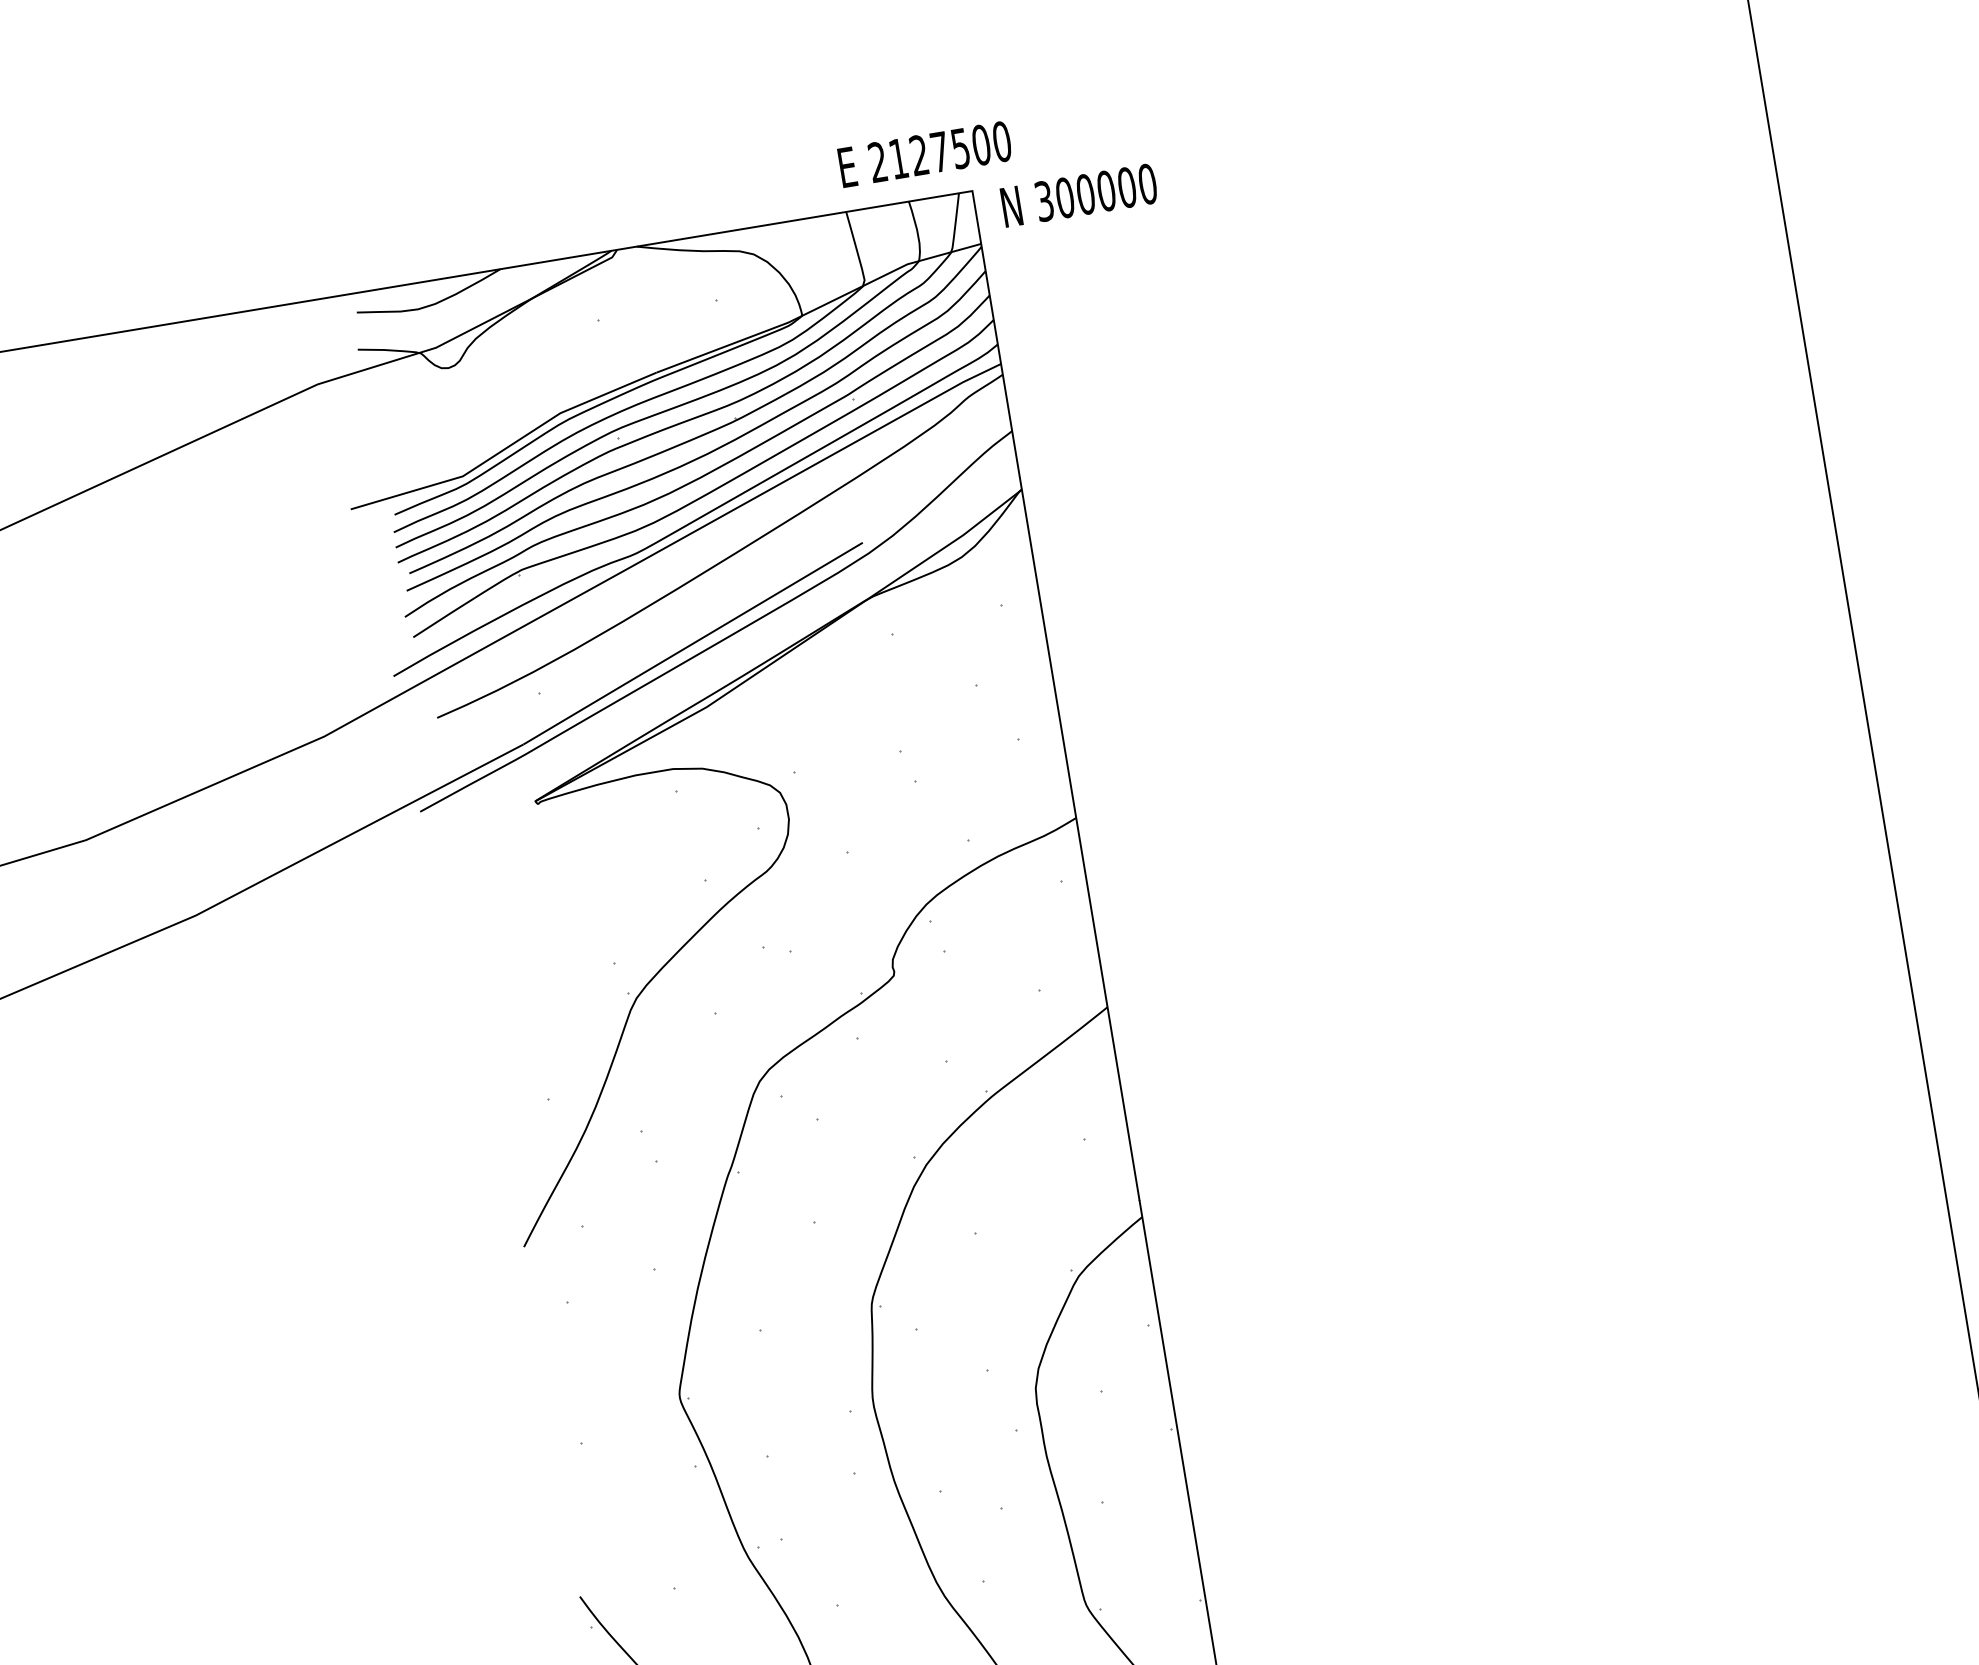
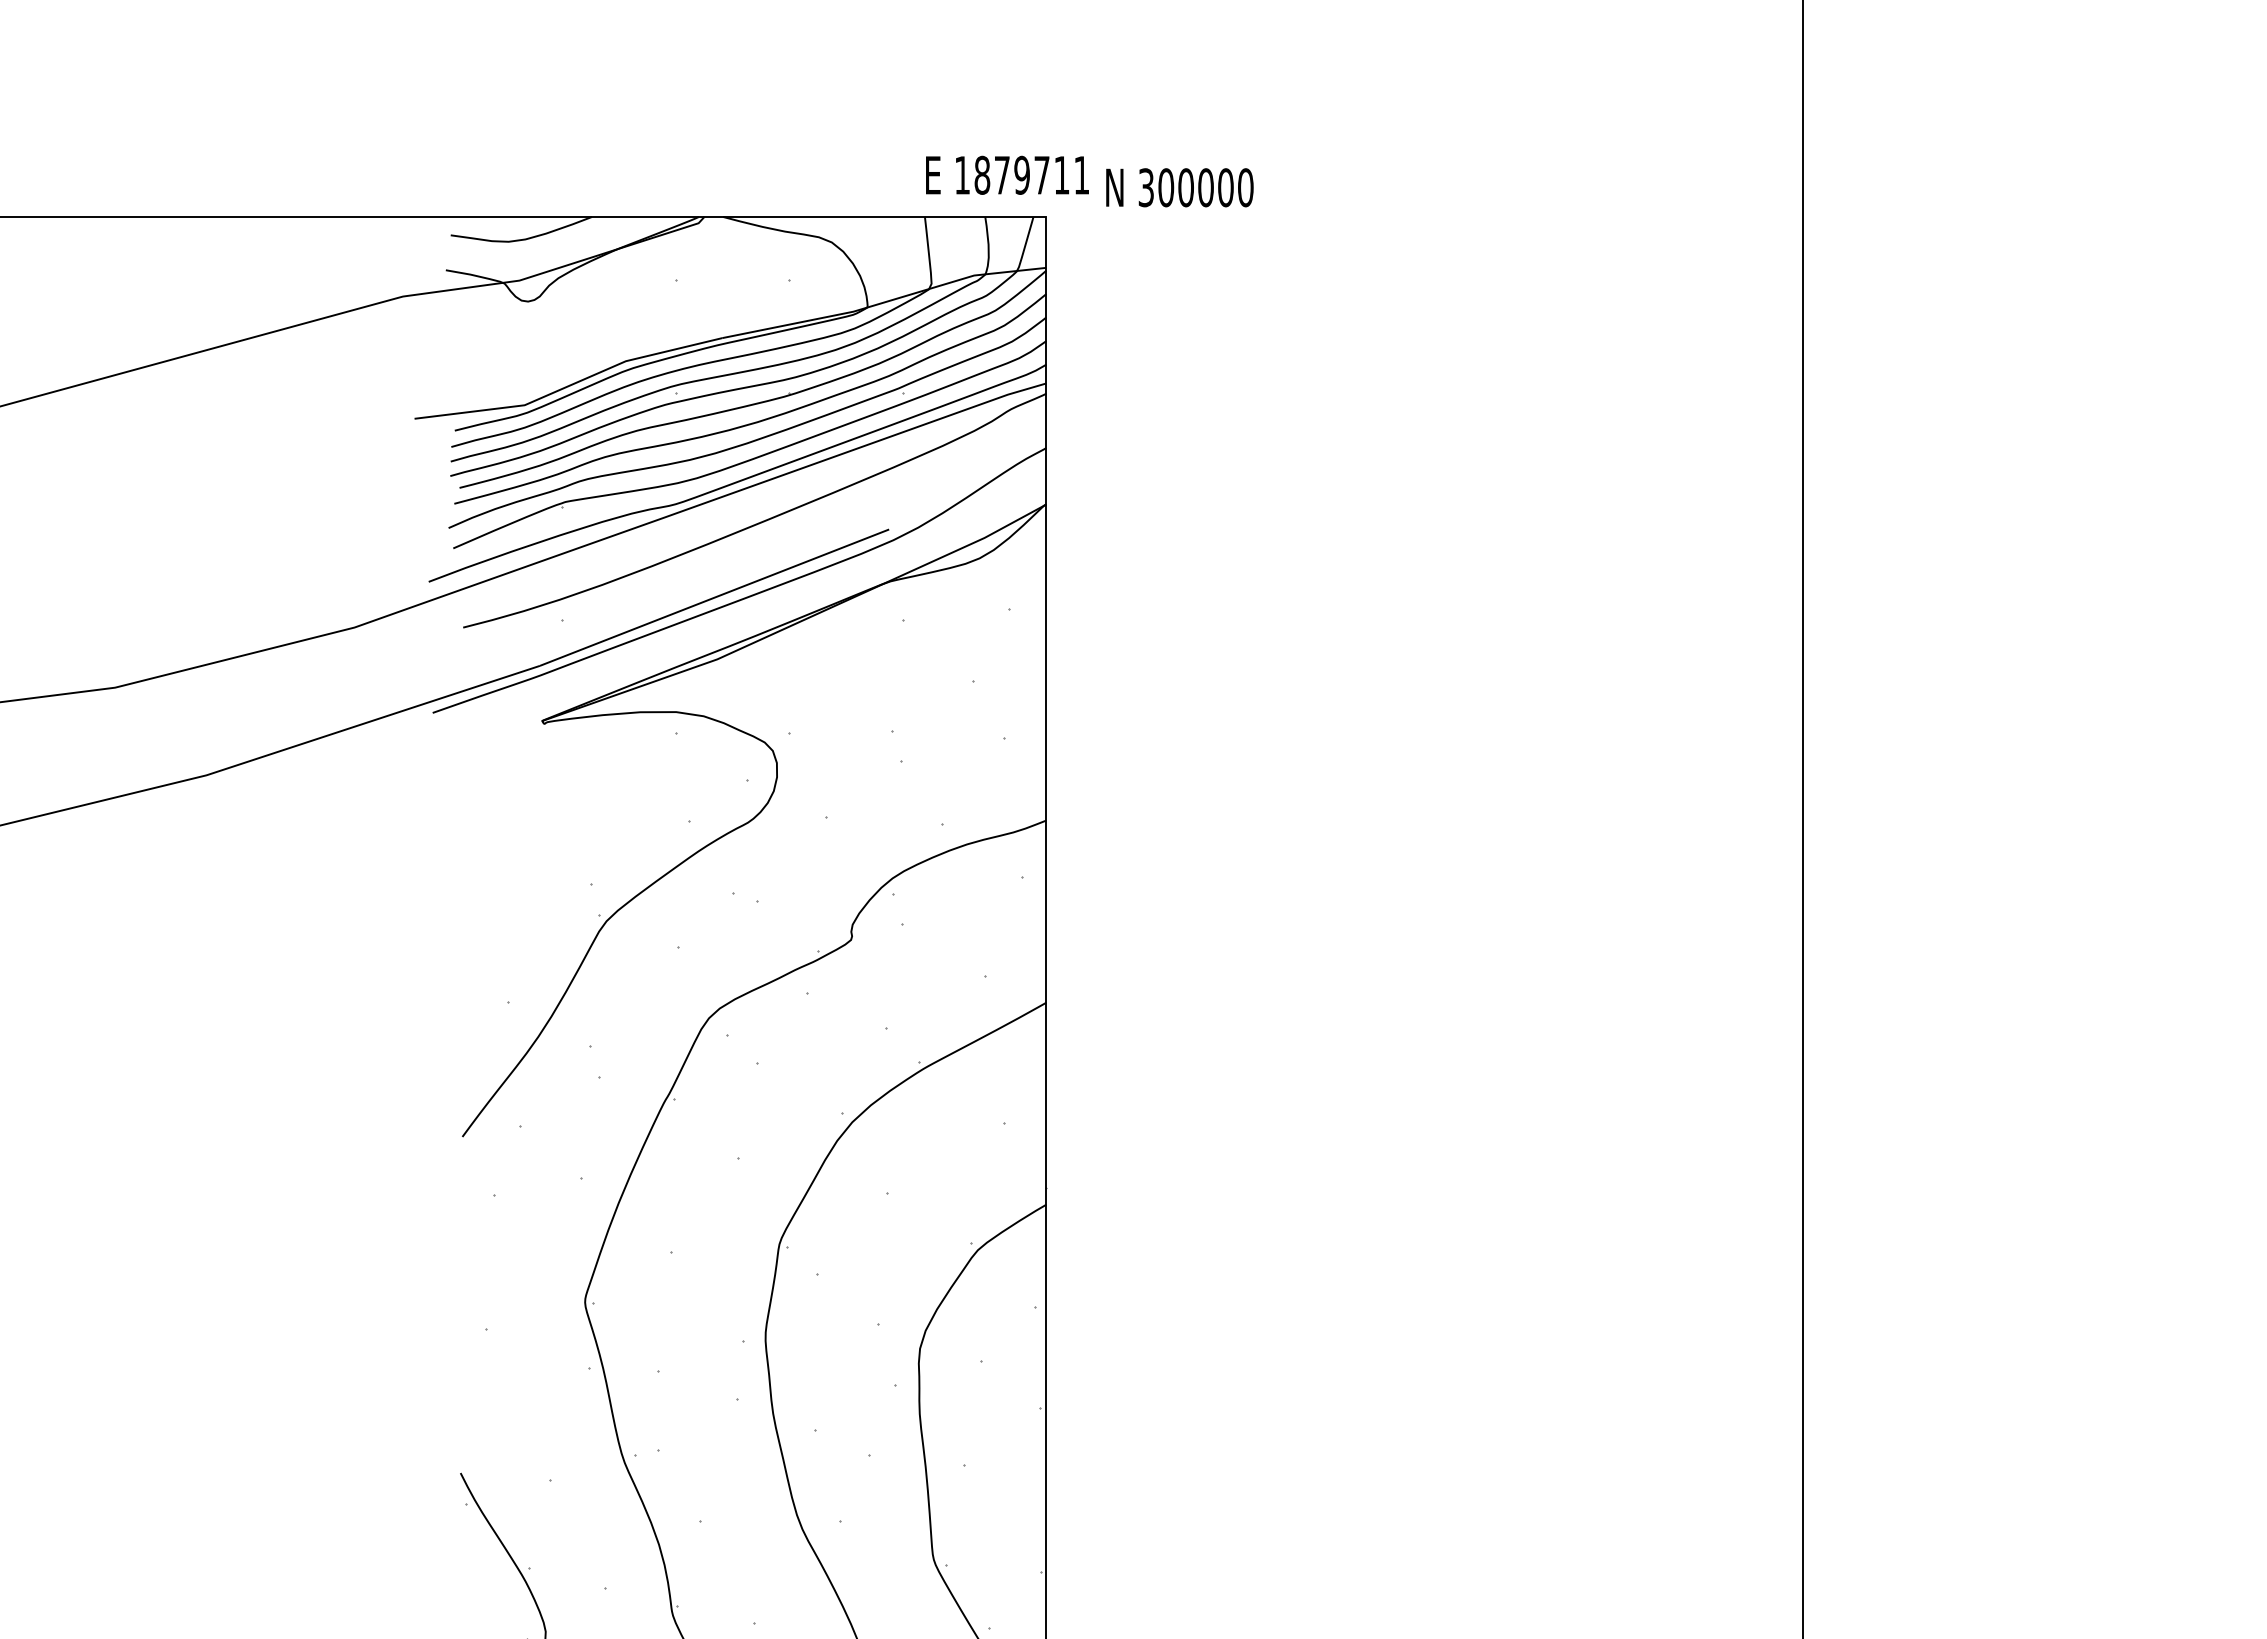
text: (940, 151) -> (1022, 174), 2127500 -> 1879711
text: (1078, 195) -> (1179, 187), moved

